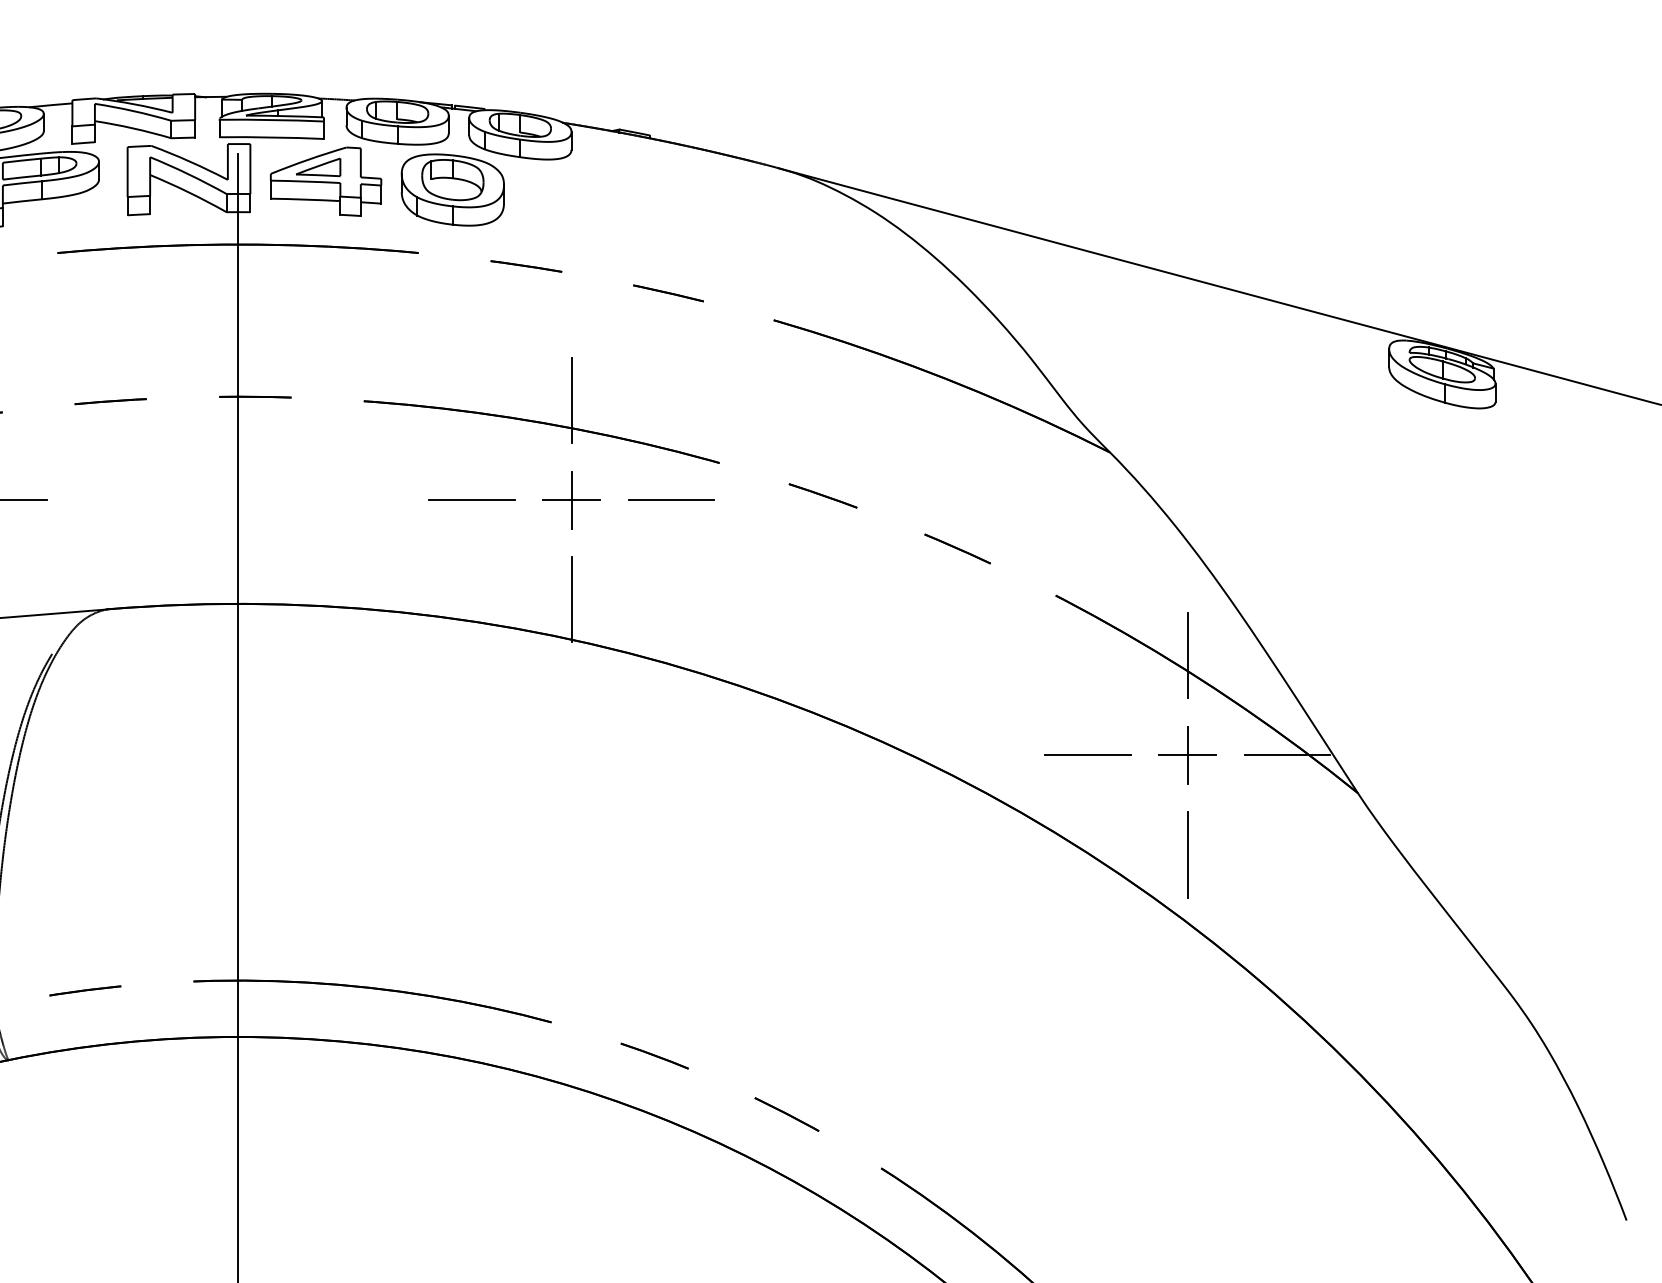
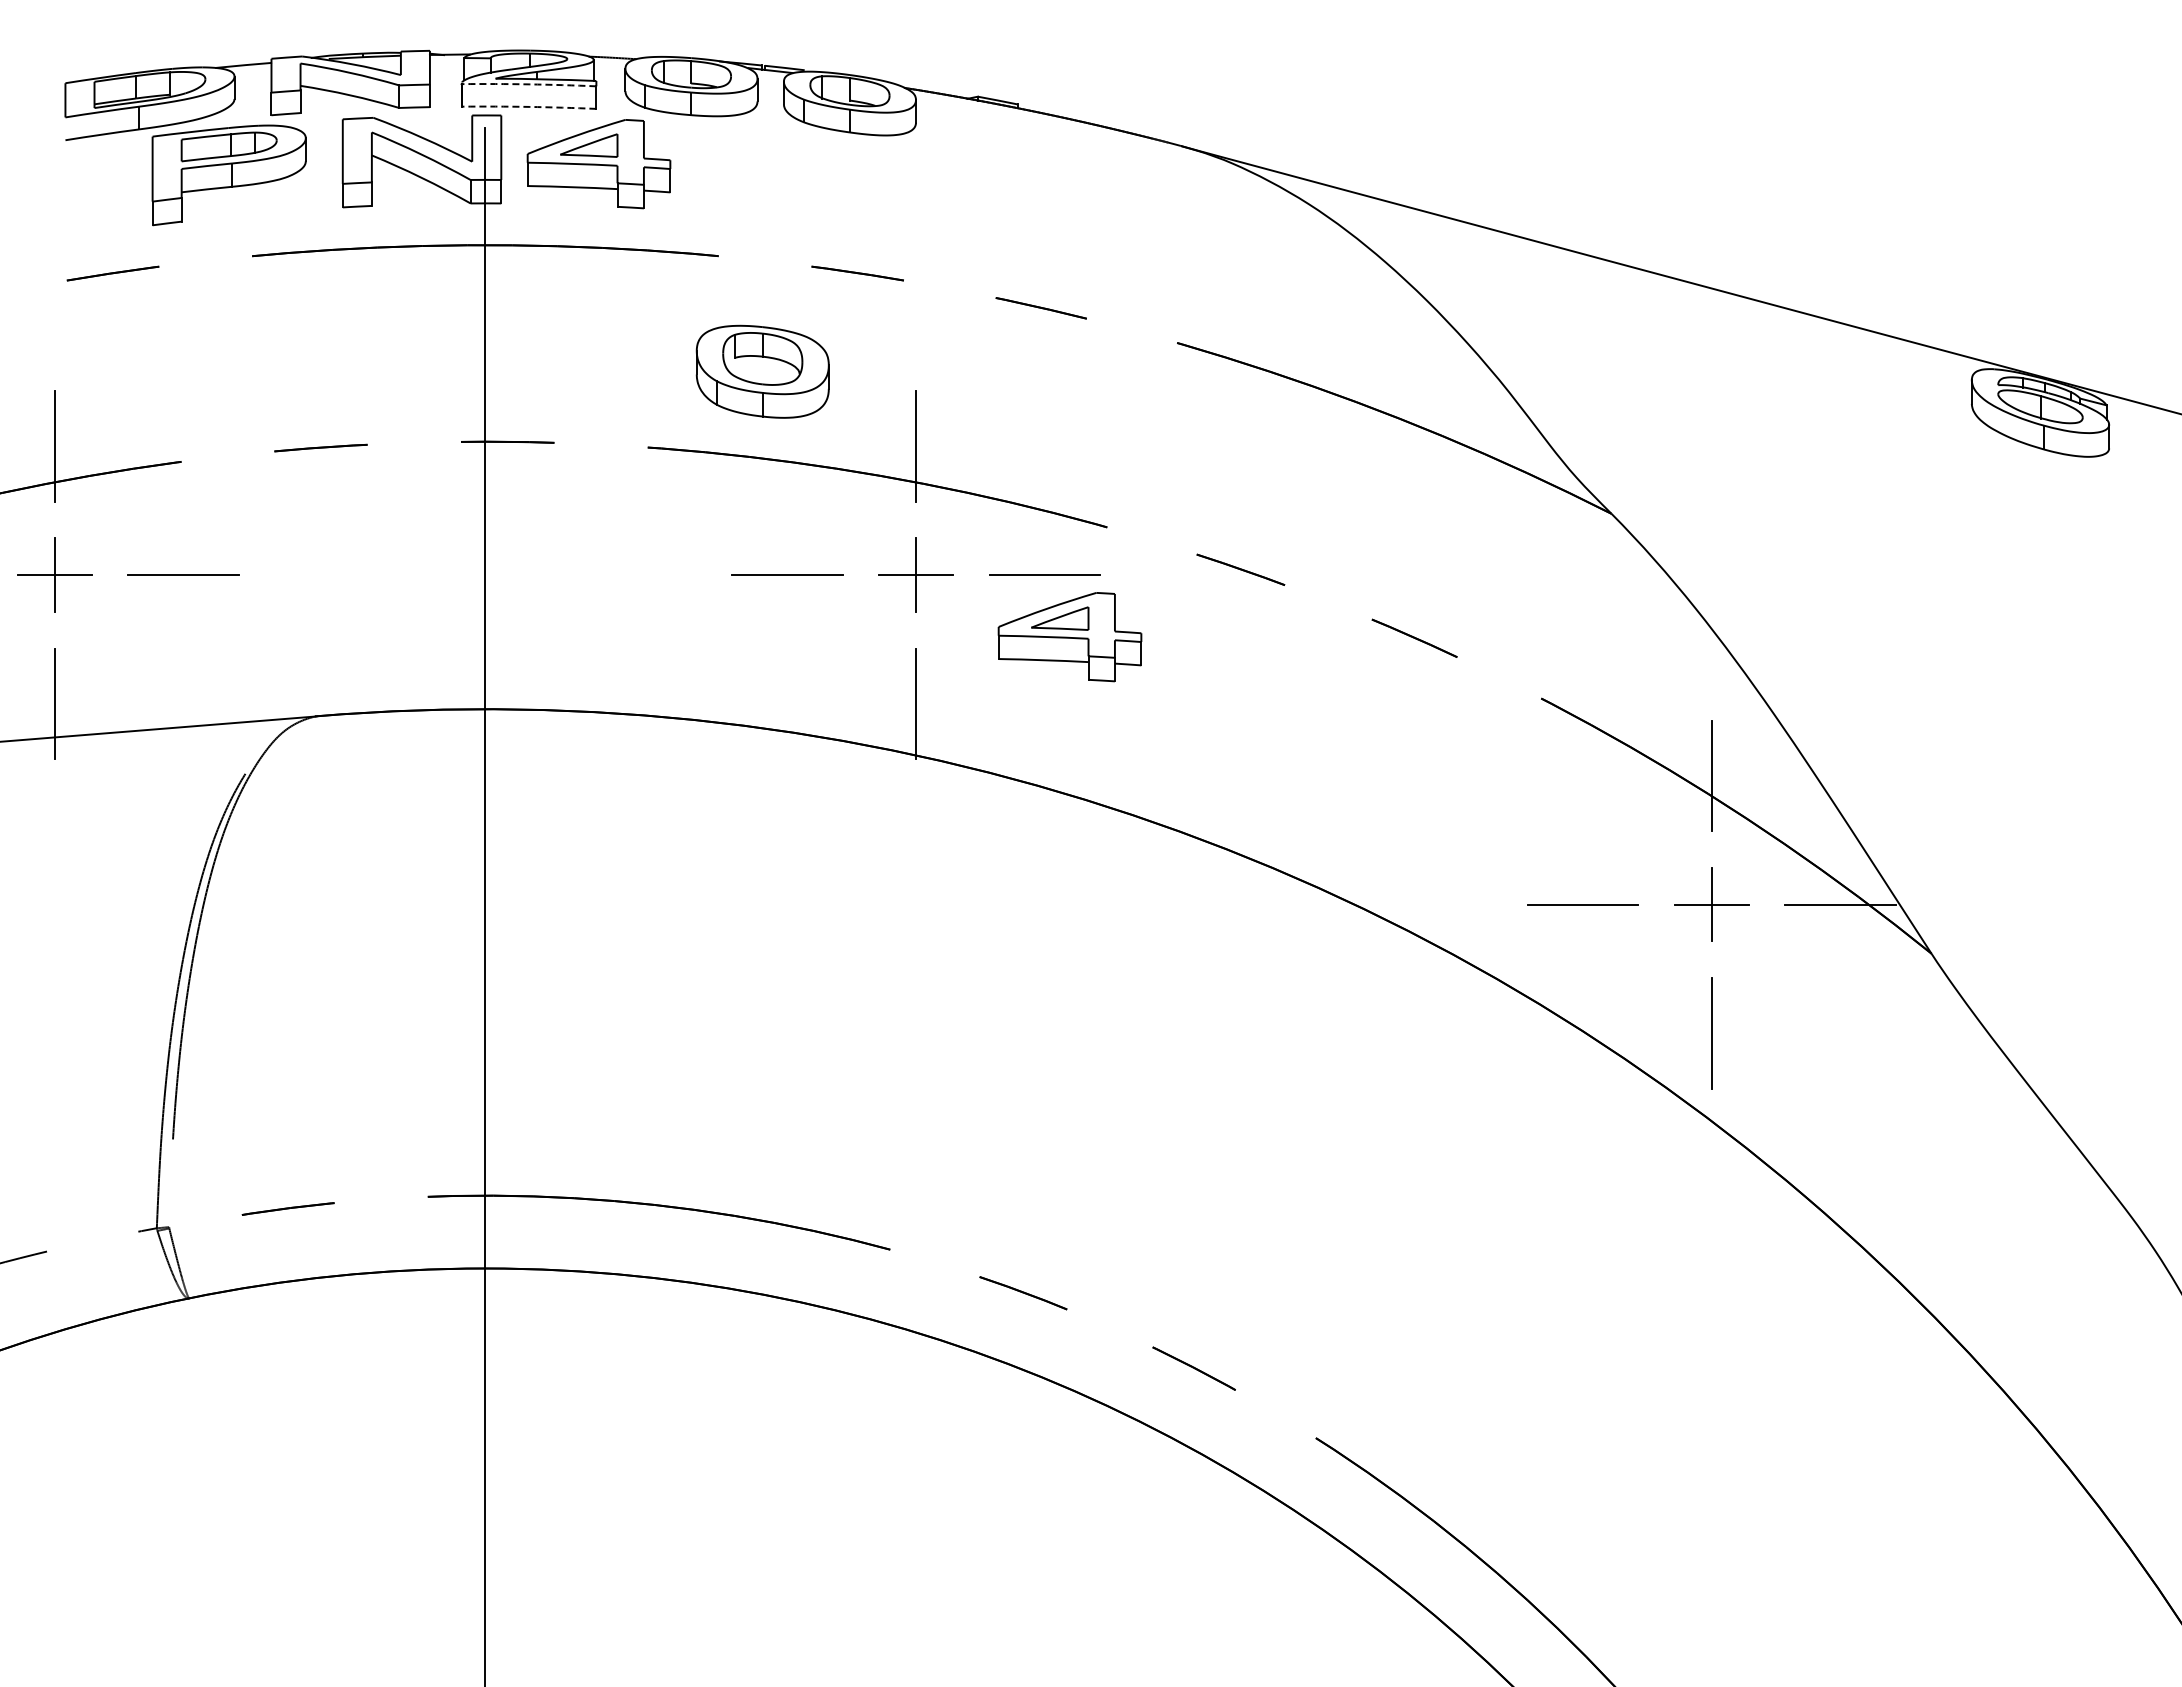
arc: (272, 120) -> (529, 84), solid -> dashed
arc: (272, 137) -> (529, 106), solid -> dashed
part: (452, 189) -> (762, 371), moved
part: (690, 548) -> (1069, 637), added

